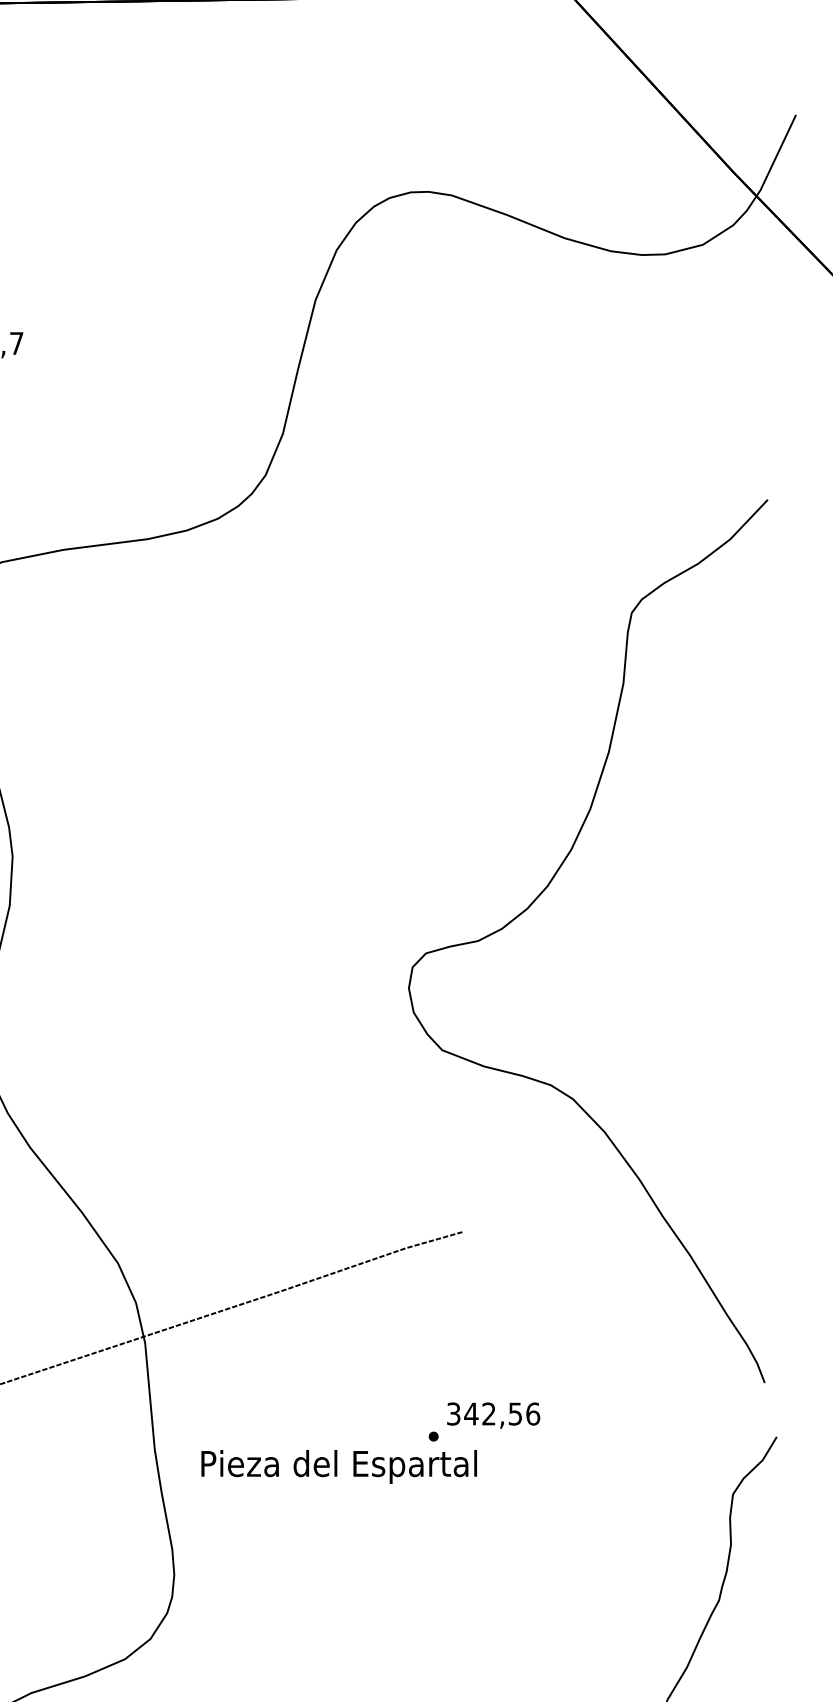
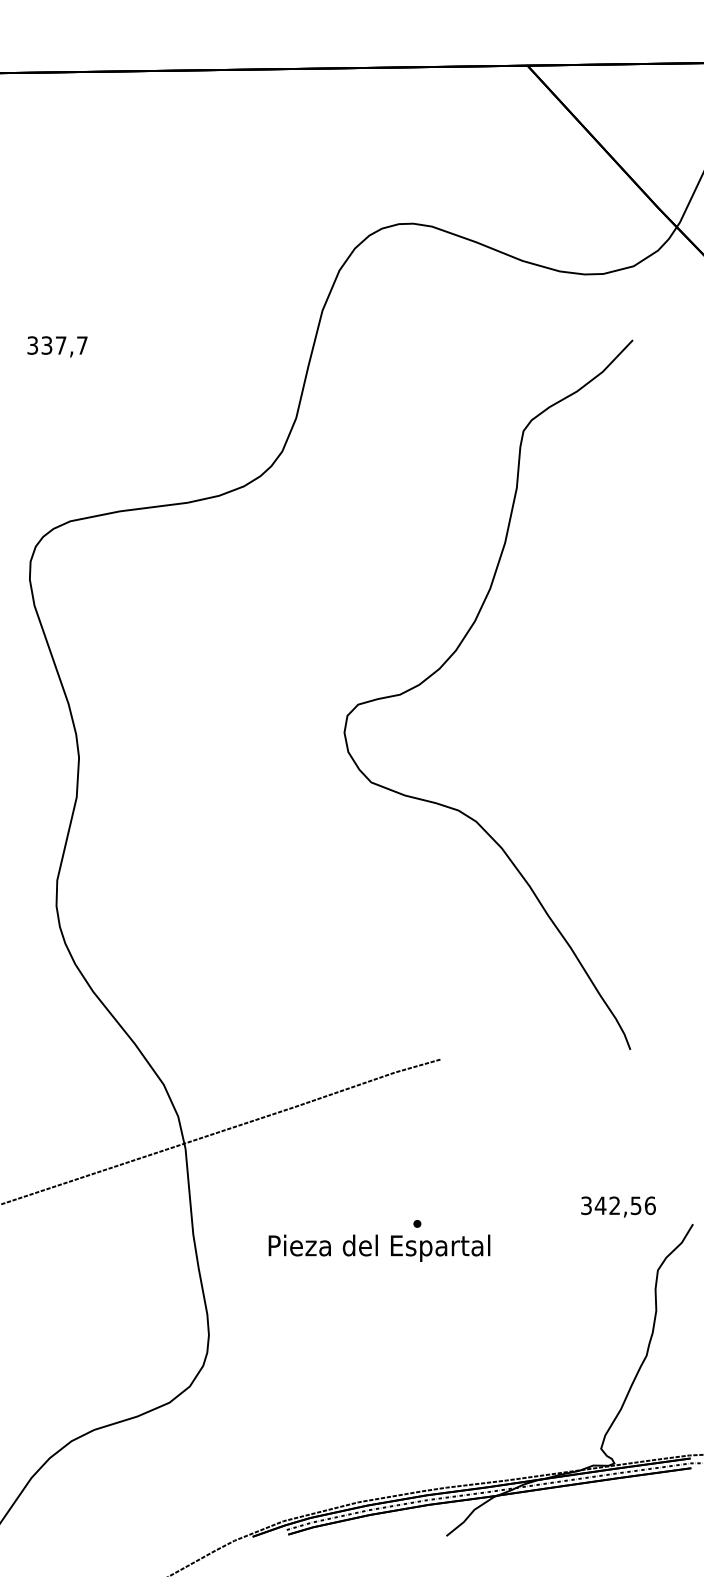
curve: (542, 894) -> (451, 657), moved
text: (493, 1414) -> (618, 1206), moved
text: (339, 1465) -> (379, 1247), moved

